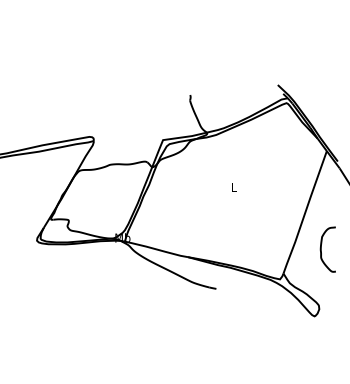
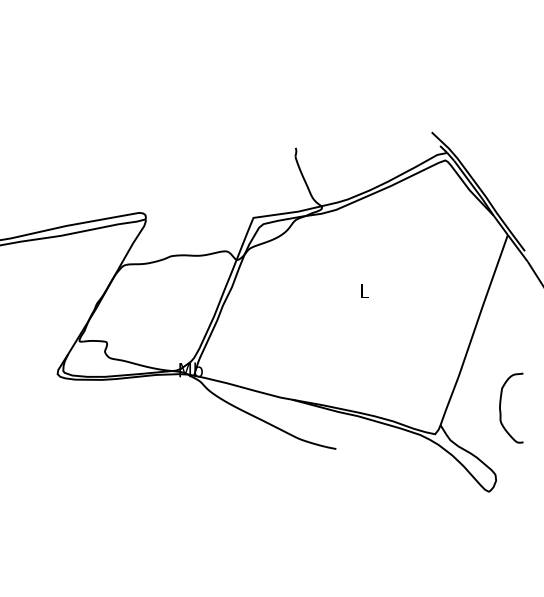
curve: (321, 249) -> (501, 408), moved

